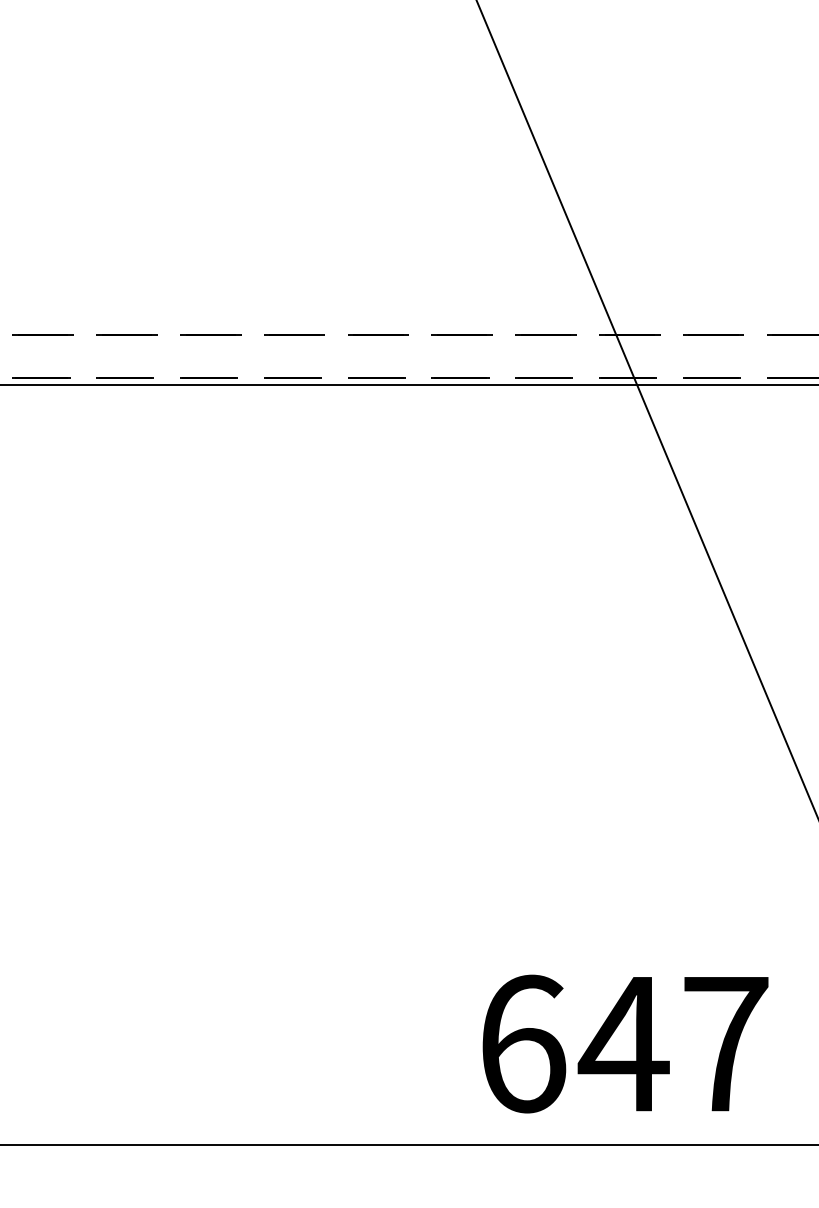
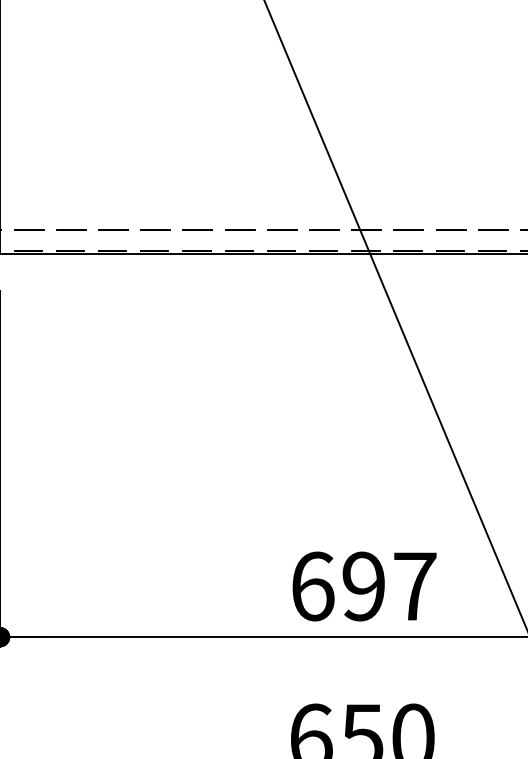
text: (623, 1044) -> (363, 586), 647 -> 697

